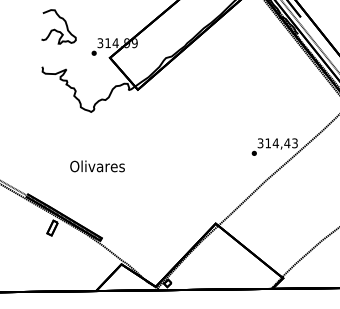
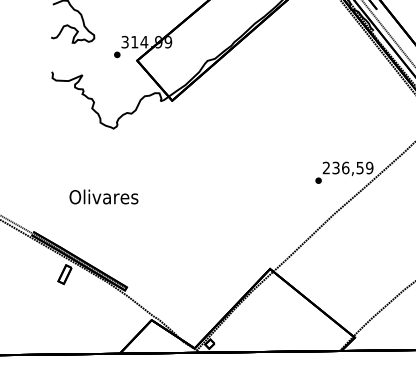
text: (277, 143) -> (347, 168), 314,43 -> 236,59
text: (97, 166) -> (103, 197), moved

